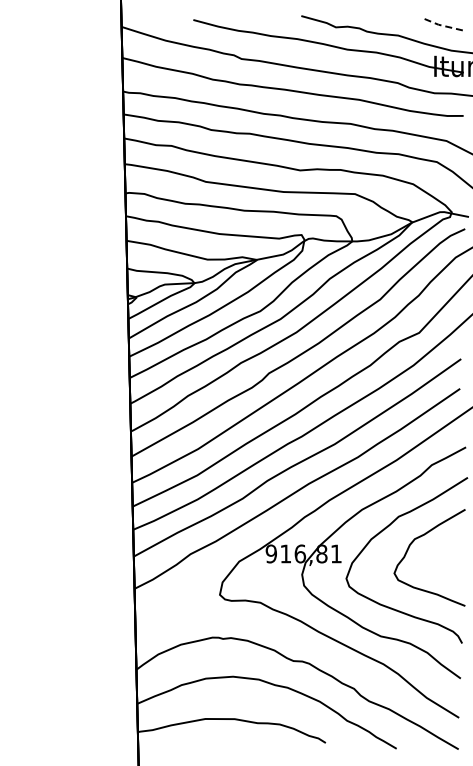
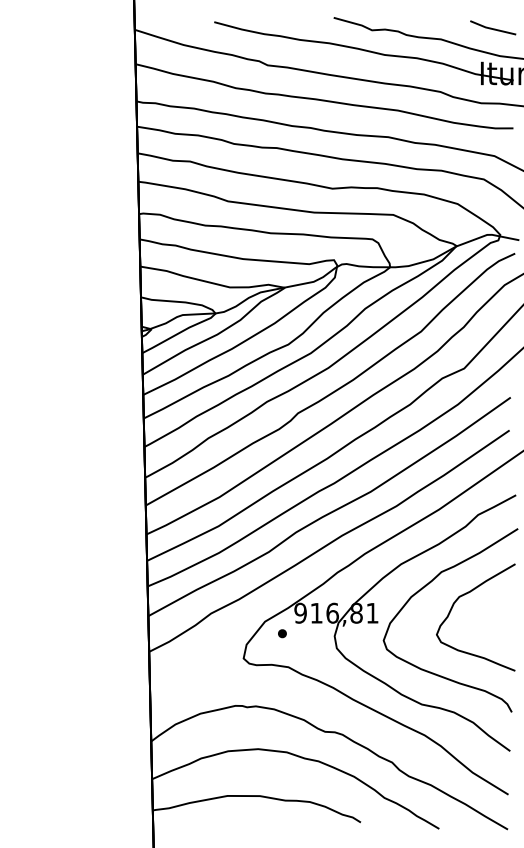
line: (444, 26) -> (492, 29), dashed -> solid
part: (254, 572) -> (281, 633), added

